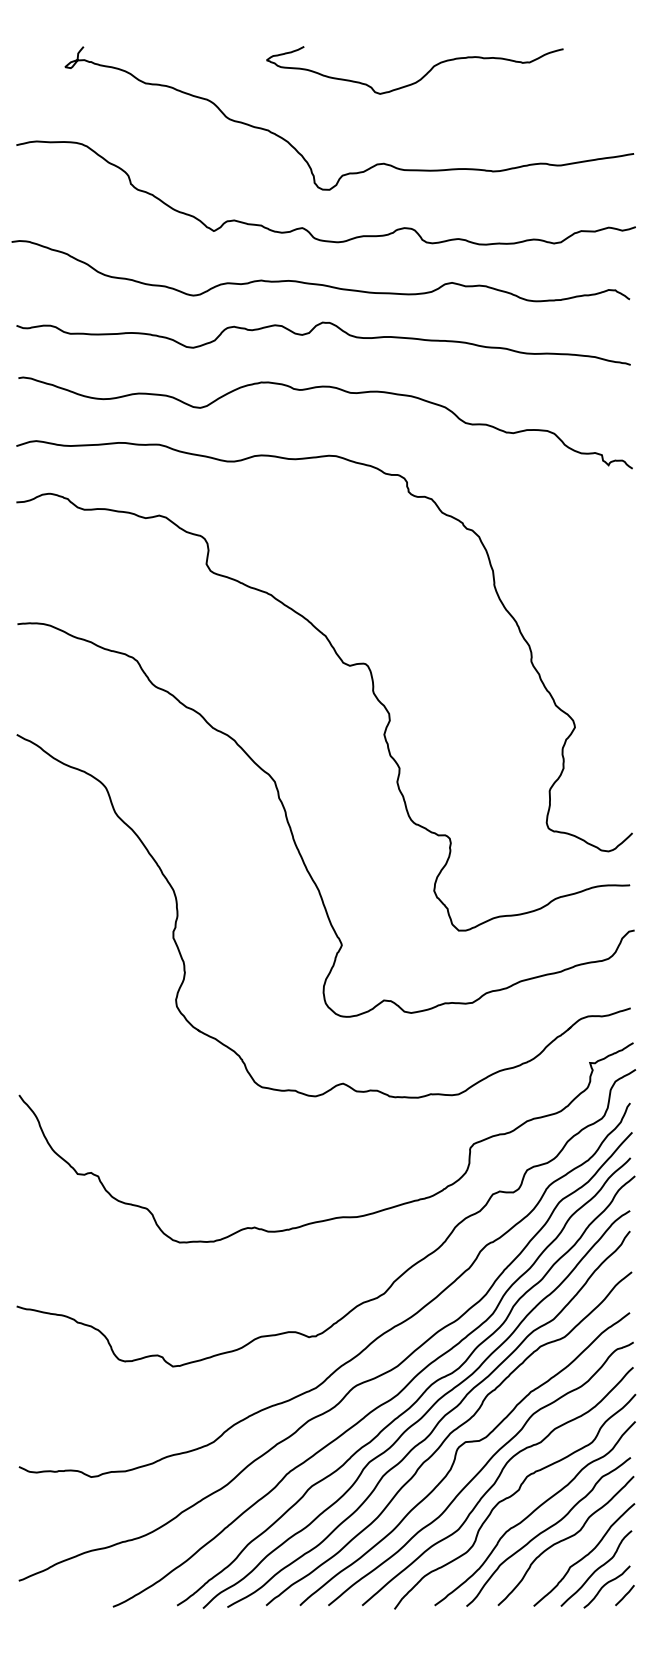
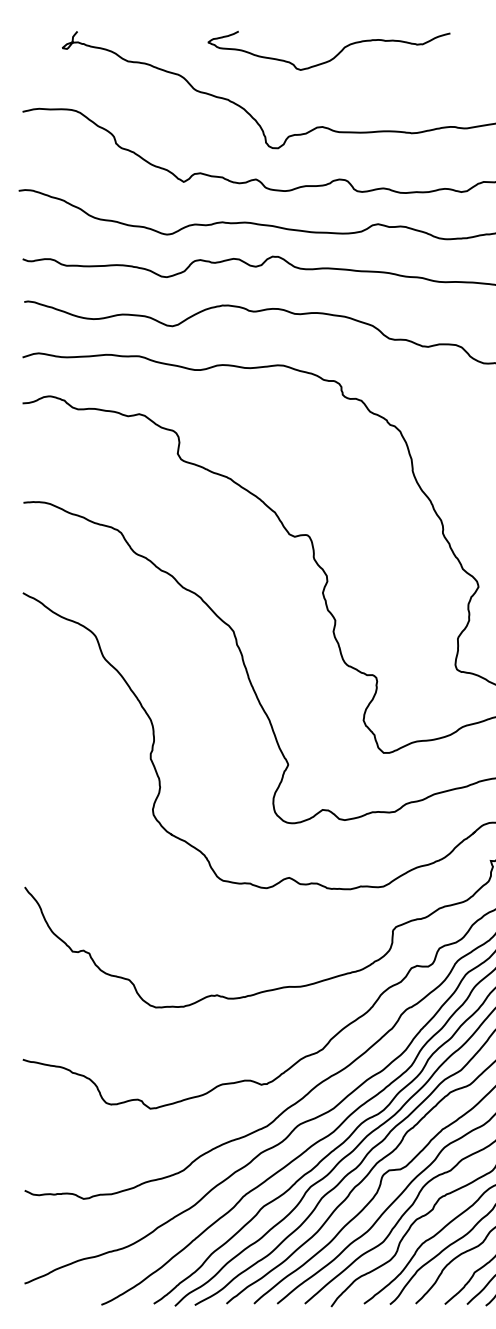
curve: (418, 79) -> (332, 58), moved

